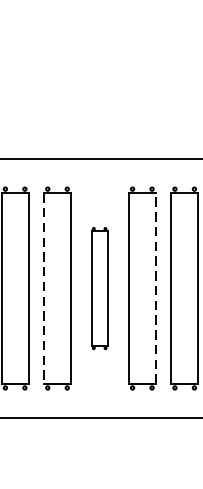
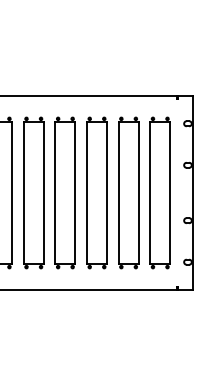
part: (98, 287) -> (64, 192), size x1.67
line: (155, 287) -> (106, 192), dashed -> solid
line: (43, 289) -> (23, 193), dashed -> solid

